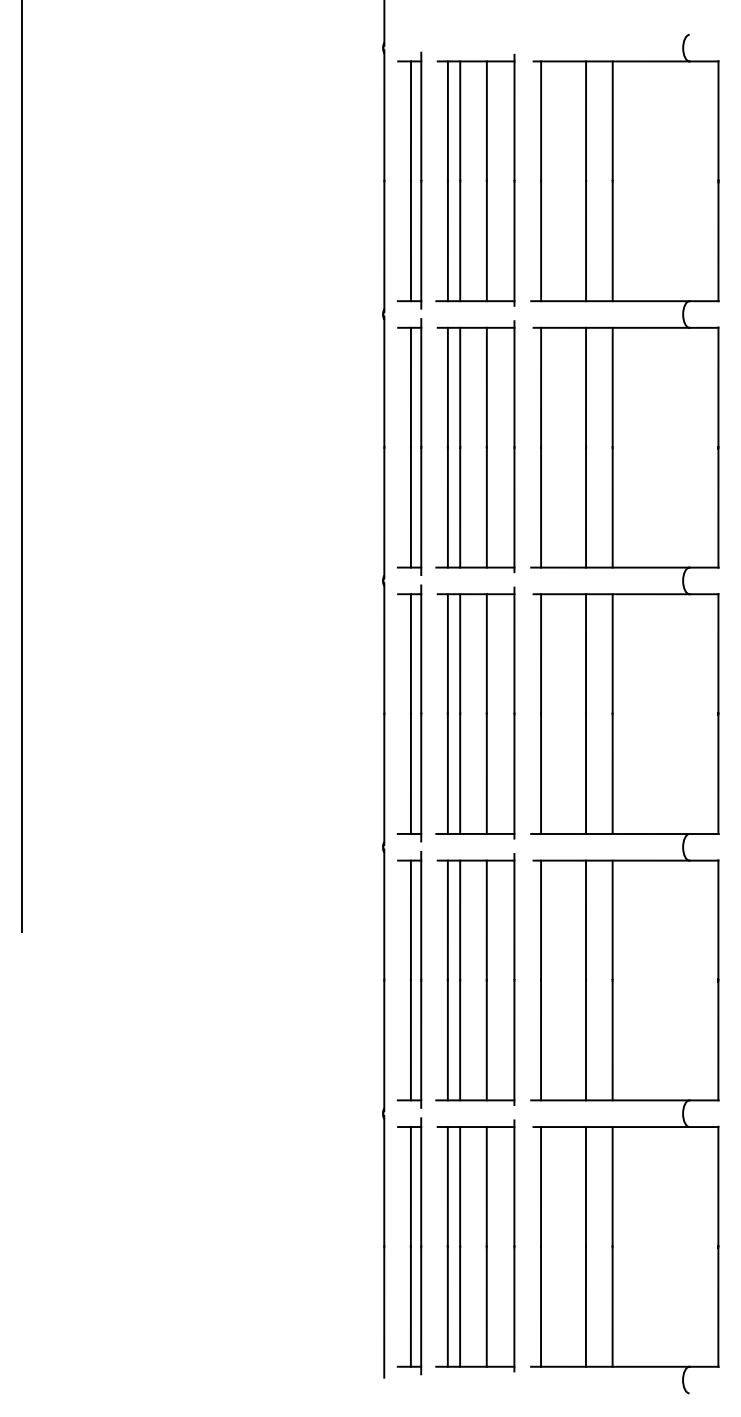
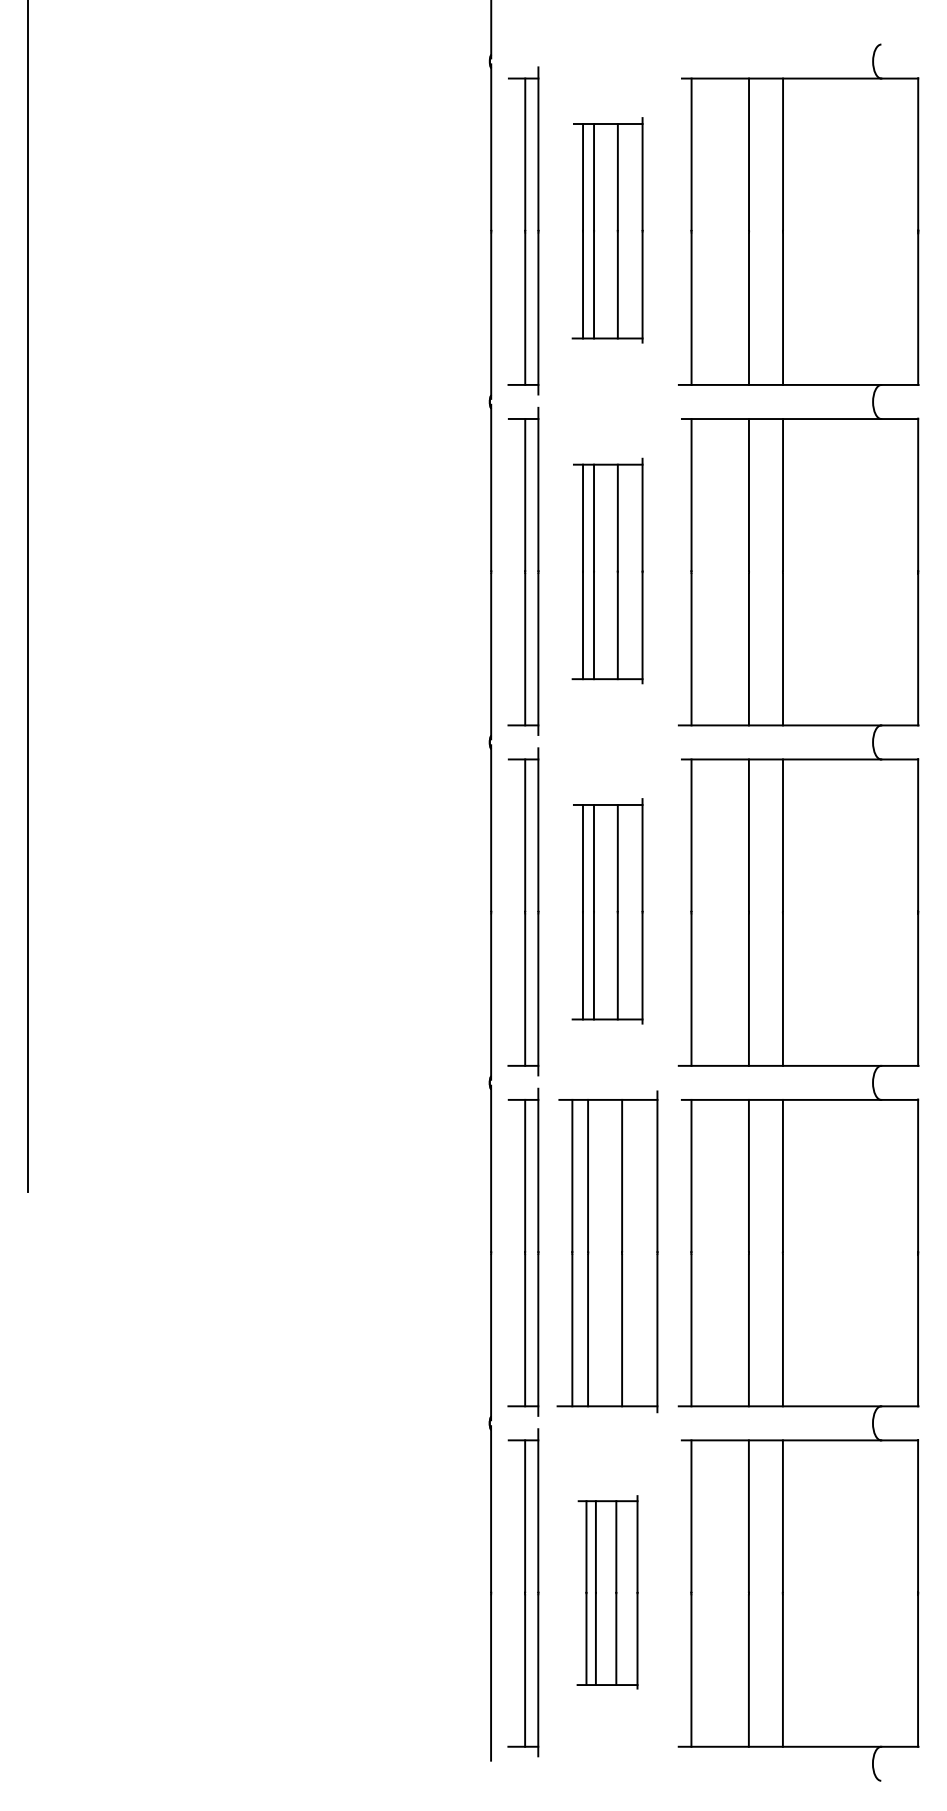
part: (475, 179) -> (607, 229), size x0.7
part: (475, 446) -> (607, 570), size x0.7
part: (475, 712) -> (607, 910), size x0.7
part: (475, 1245) -> (607, 1591), size x0.6

